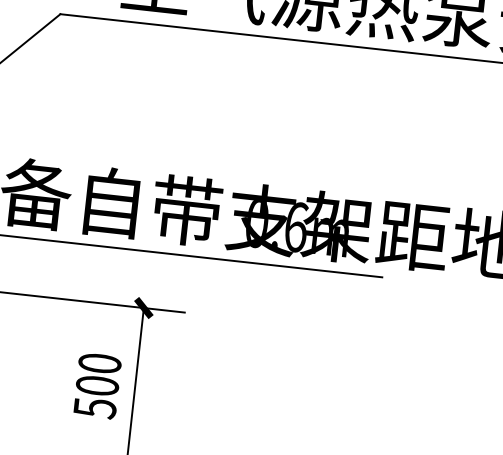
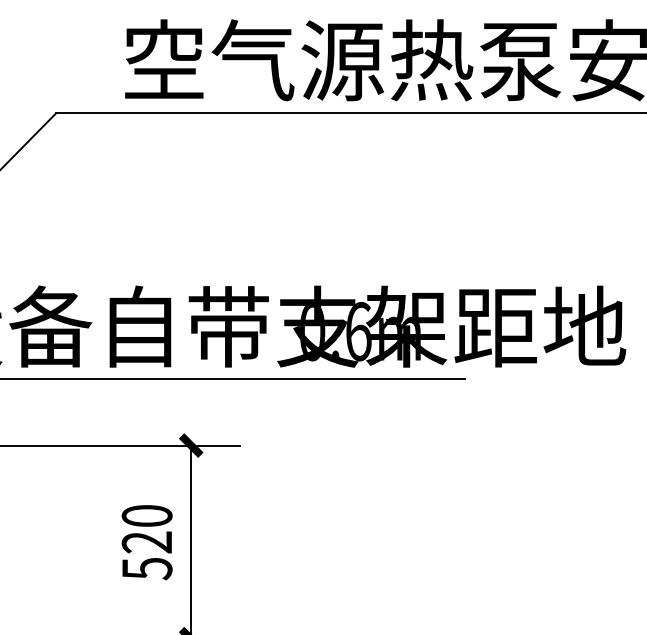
text: (96, 385) -> (146, 542), 500 -> 520

